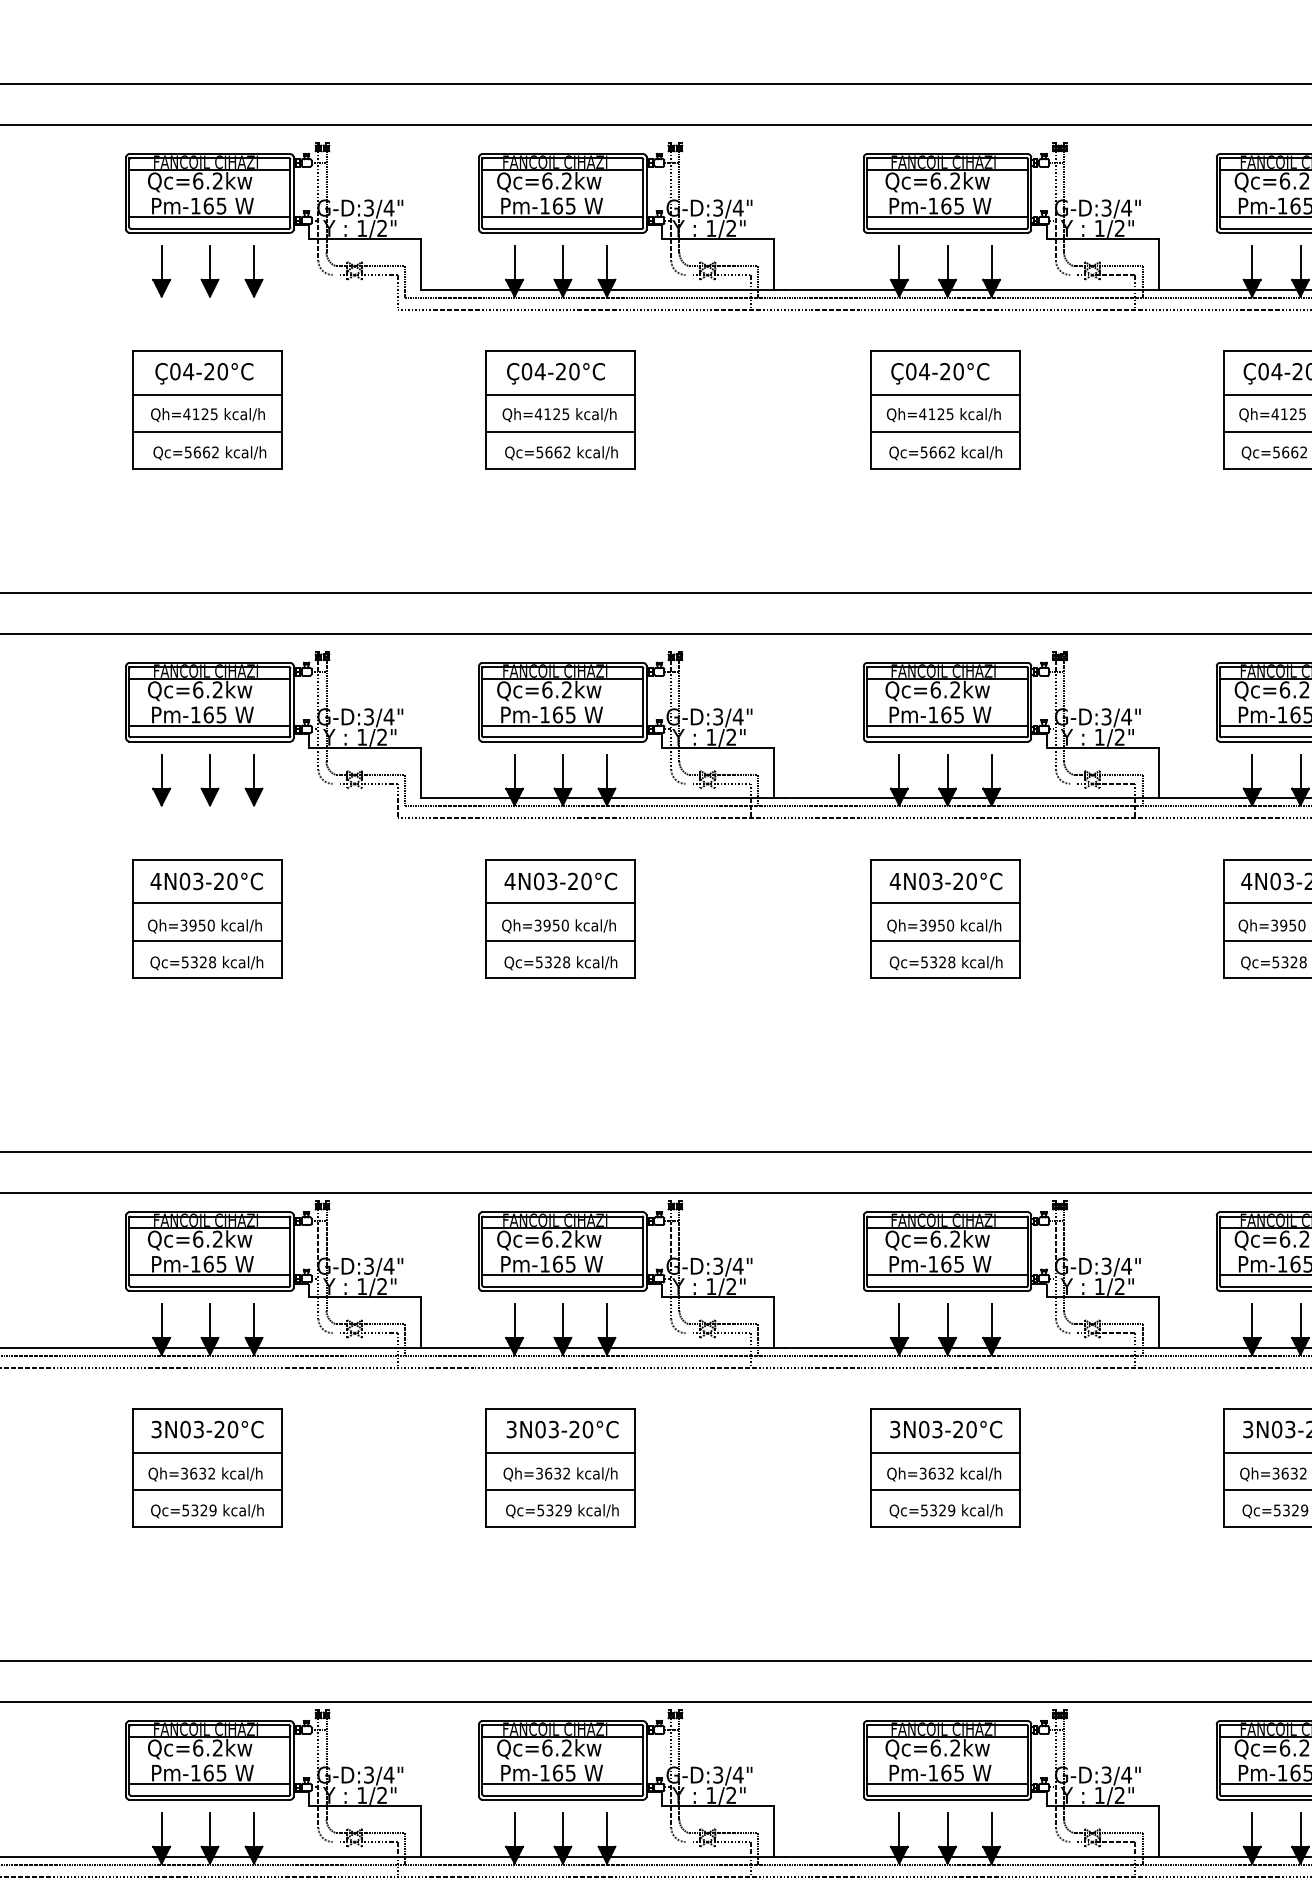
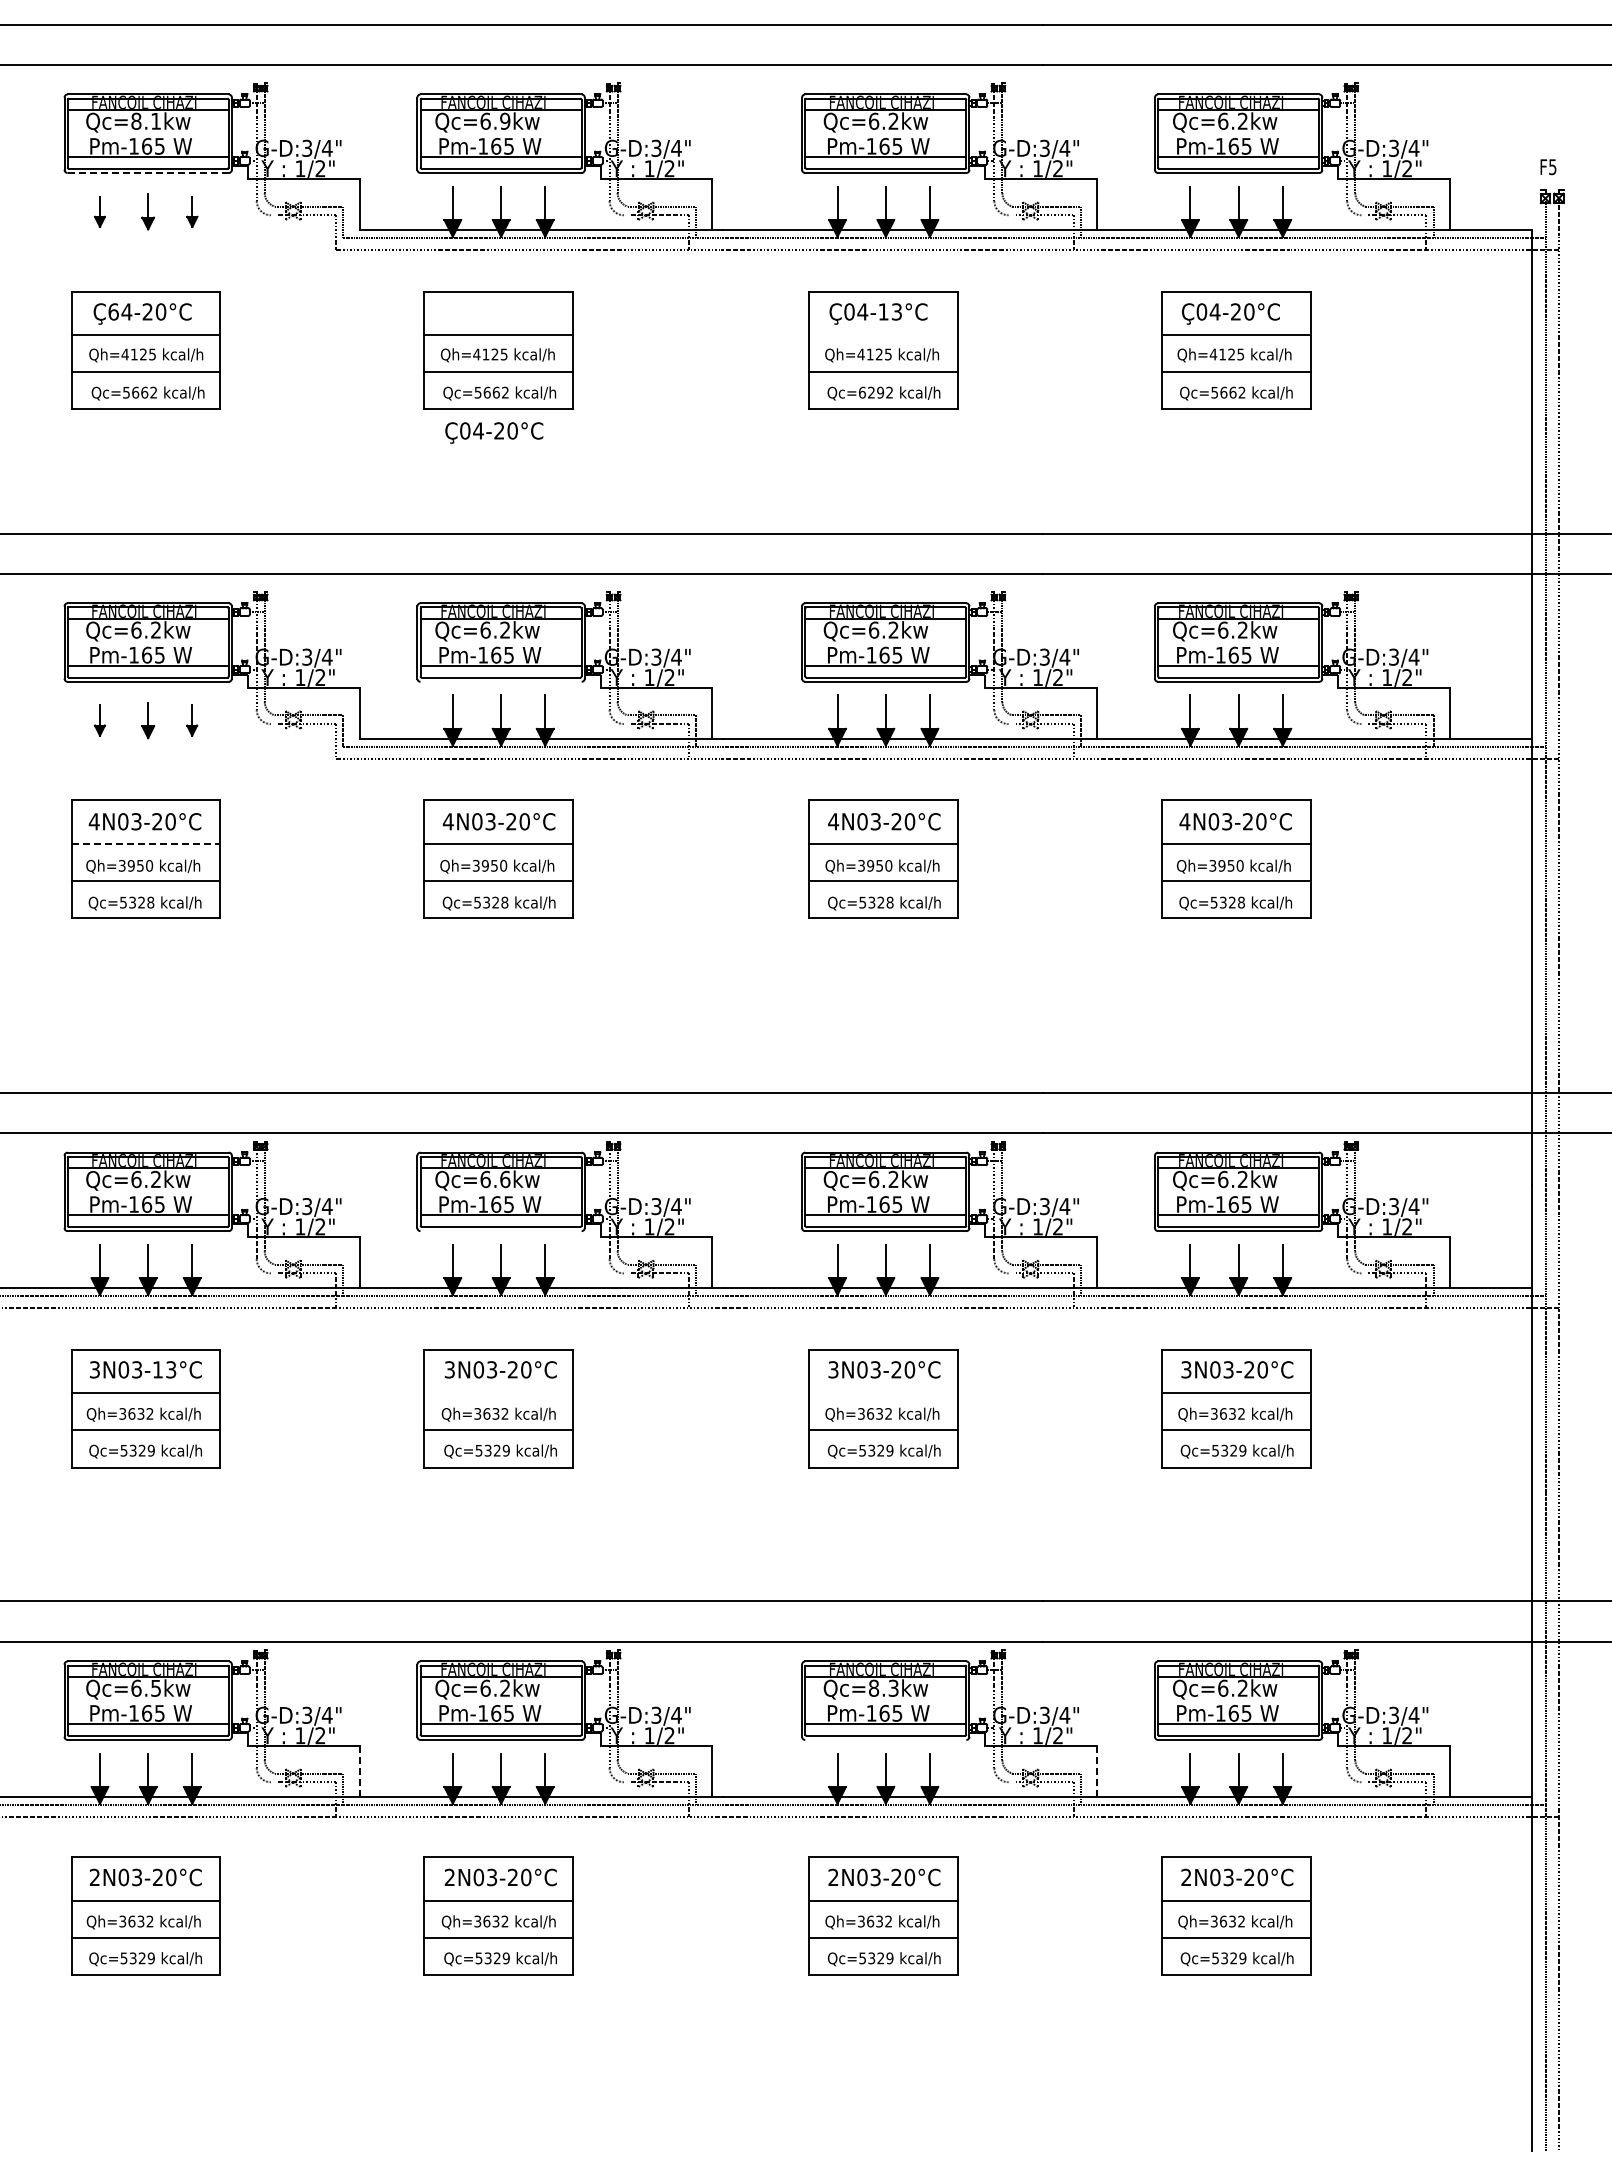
text: (207, 180) -> (145, 120), Qc=6.2kw -> Qc=8.1kw
text: (567, 180) -> (505, 120), Qc=6.2kw -> Qc=6.9kw
line: (210, 233) -> (148, 173), solid -> dashed
part: (161, 271) -> (99, 211), size x0.6
part: (209, 271) -> (147, 211), size x0.7
part: (254, 271) -> (192, 211), size x0.6
text: (175, 371) -> (113, 311), Ç04-20°C -> Ç64-20°C
text: (952, 371) -> (890, 311), Ç04-20°C -> Ç04-13°C
text: (556, 373) -> (494, 432), moved
line: (945, 394) -> (883, 334), removed
text: (933, 452) -> (871, 392), Qc=5662 -> Qc=6292
line: (562, 741) -> (500, 681), removed
part: (161, 780) -> (99, 720), size x0.6
part: (209, 780) -> (147, 720), size x0.7
part: (253, 780) -> (191, 720), size x0.6
line: (208, 903) -> (146, 843), solid -> dashed
text: (567, 1239) -> (505, 1179), Qc=6.2kw -> Qc=6.6kw
line: (562, 1291) -> (500, 1231), removed
text: (226, 1429) -> (164, 1369), 3N03-20°C -> 3N03-13°C
line: (560, 1453) -> (498, 1393), removed
line: (945, 1453) -> (883, 1393), removed
text: (217, 1747) -> (155, 1687), Qc=6.2kw -> Qc=6.5kw
text: (945, 1747) -> (883, 1687), Qc=6.2kw -> Qc=8.3kw
line: (947, 1799) -> (885, 1739), removed
line: (421, 1831) -> (359, 1771), solid -> dashed
line: (1159, 1831) -> (1097, 1771), solid -> dashed

